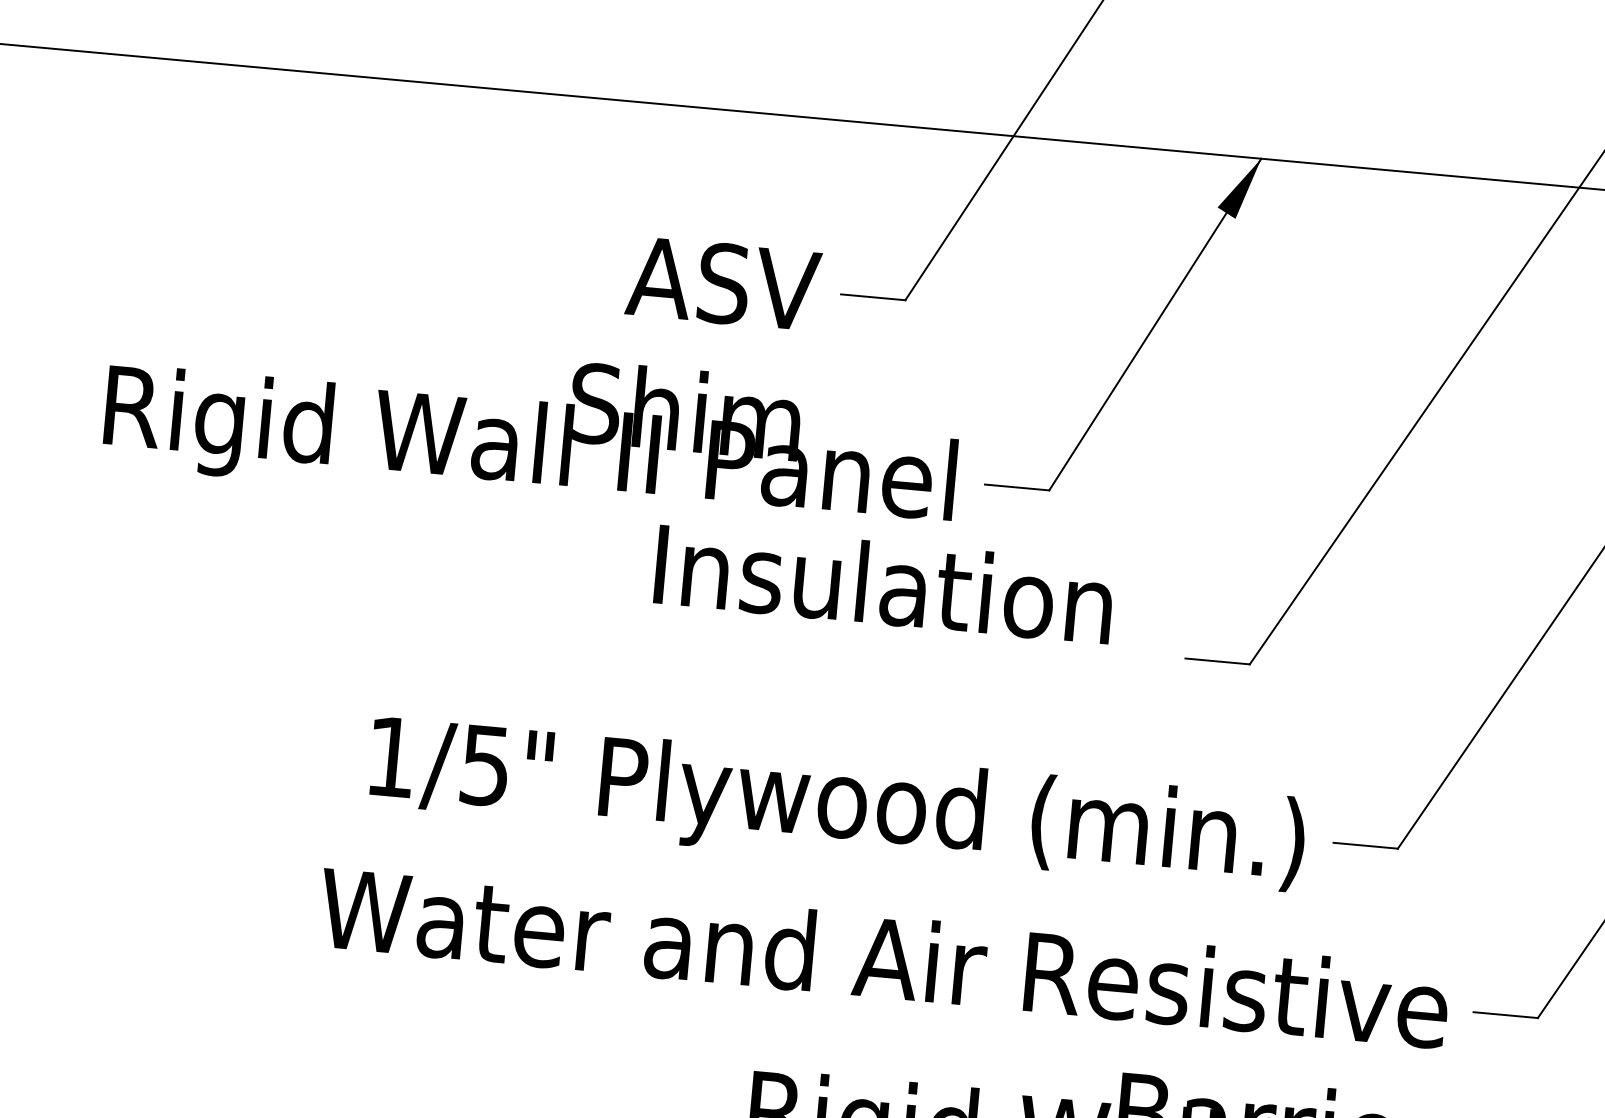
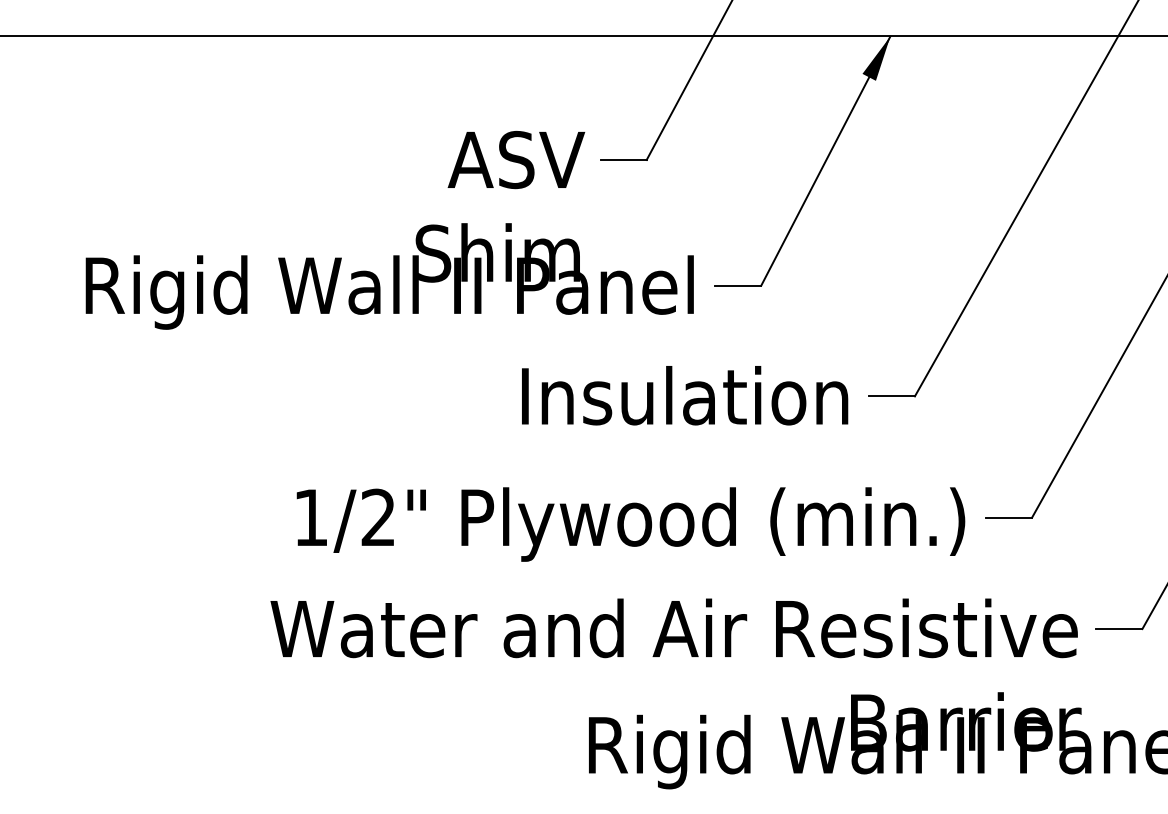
text: (884, 583) -> (685, 395), moved
text: (484, 765) -> (377, 517), 1/5" -> 1/2"

